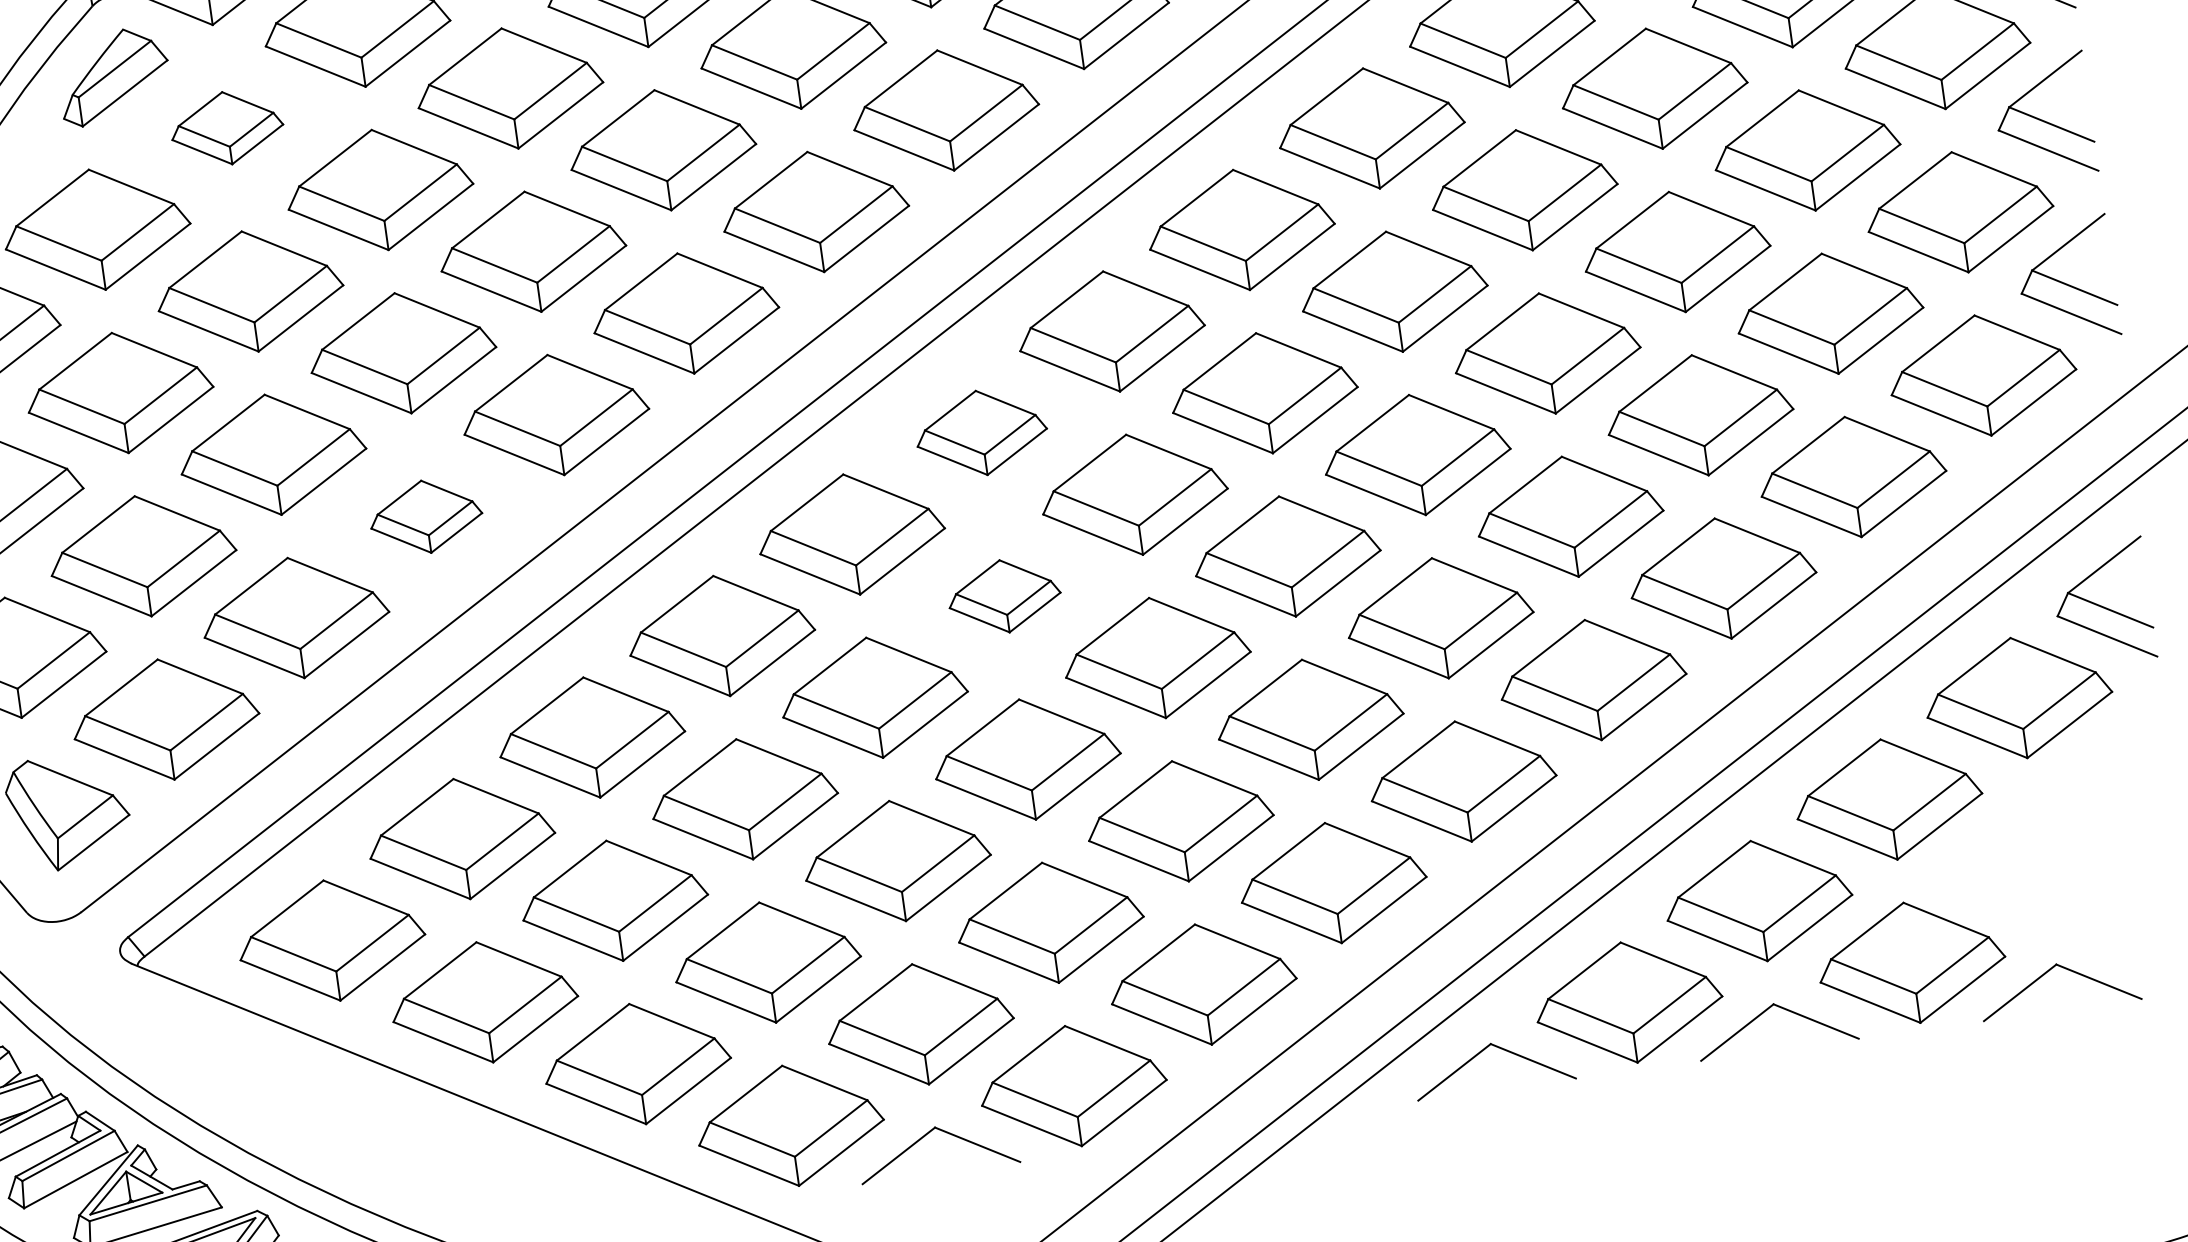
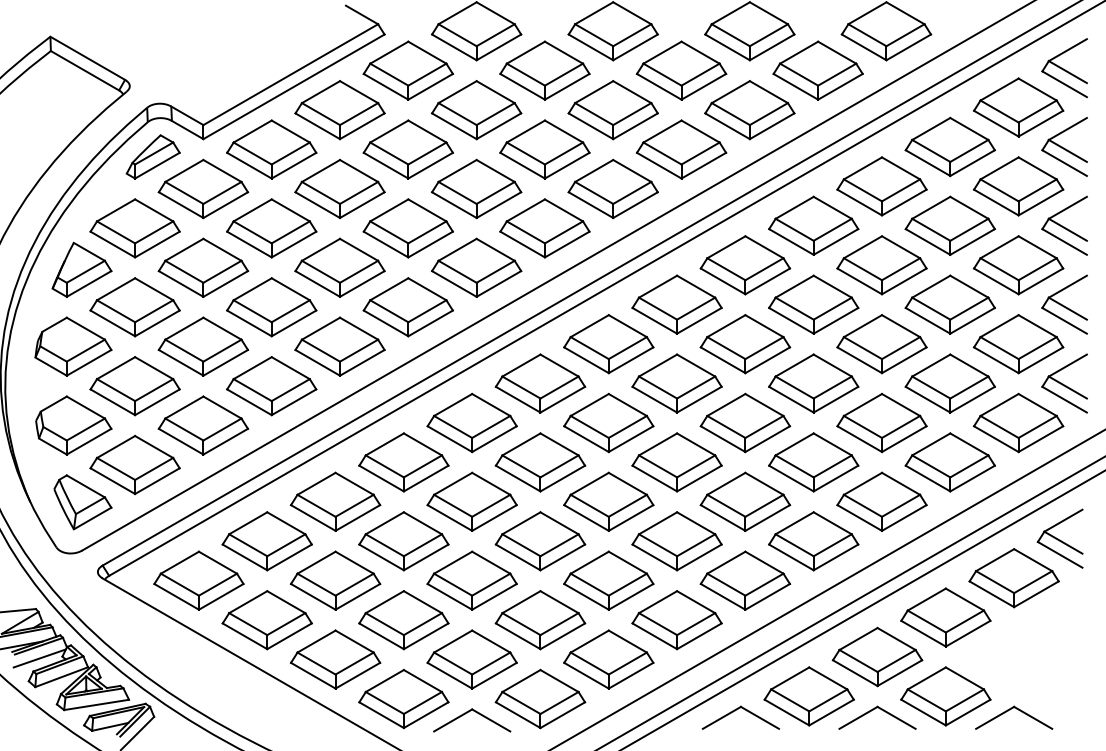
part: (227, 127) -> (203, 188), size x1.67
part: (981, 432) -> (540, 383), size x1.43
part: (425, 517) -> (271, 386), size x1.67
part: (1004, 596) -> (540, 462), size x1.67

